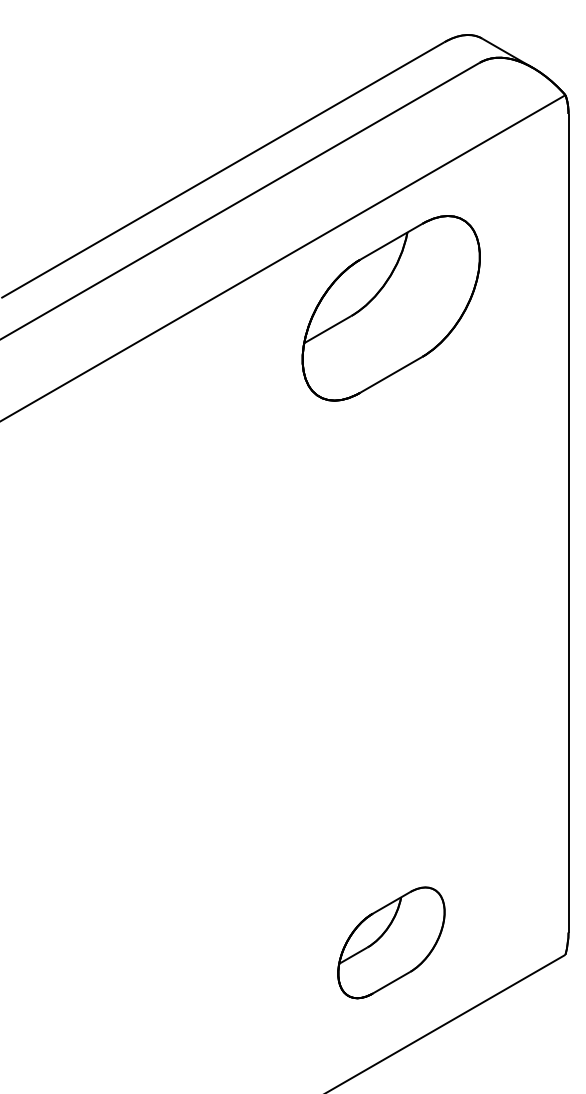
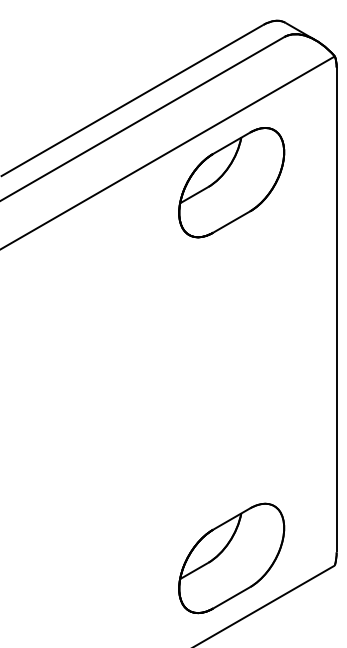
part: (390, 942) -> (231, 558), size x1.67

